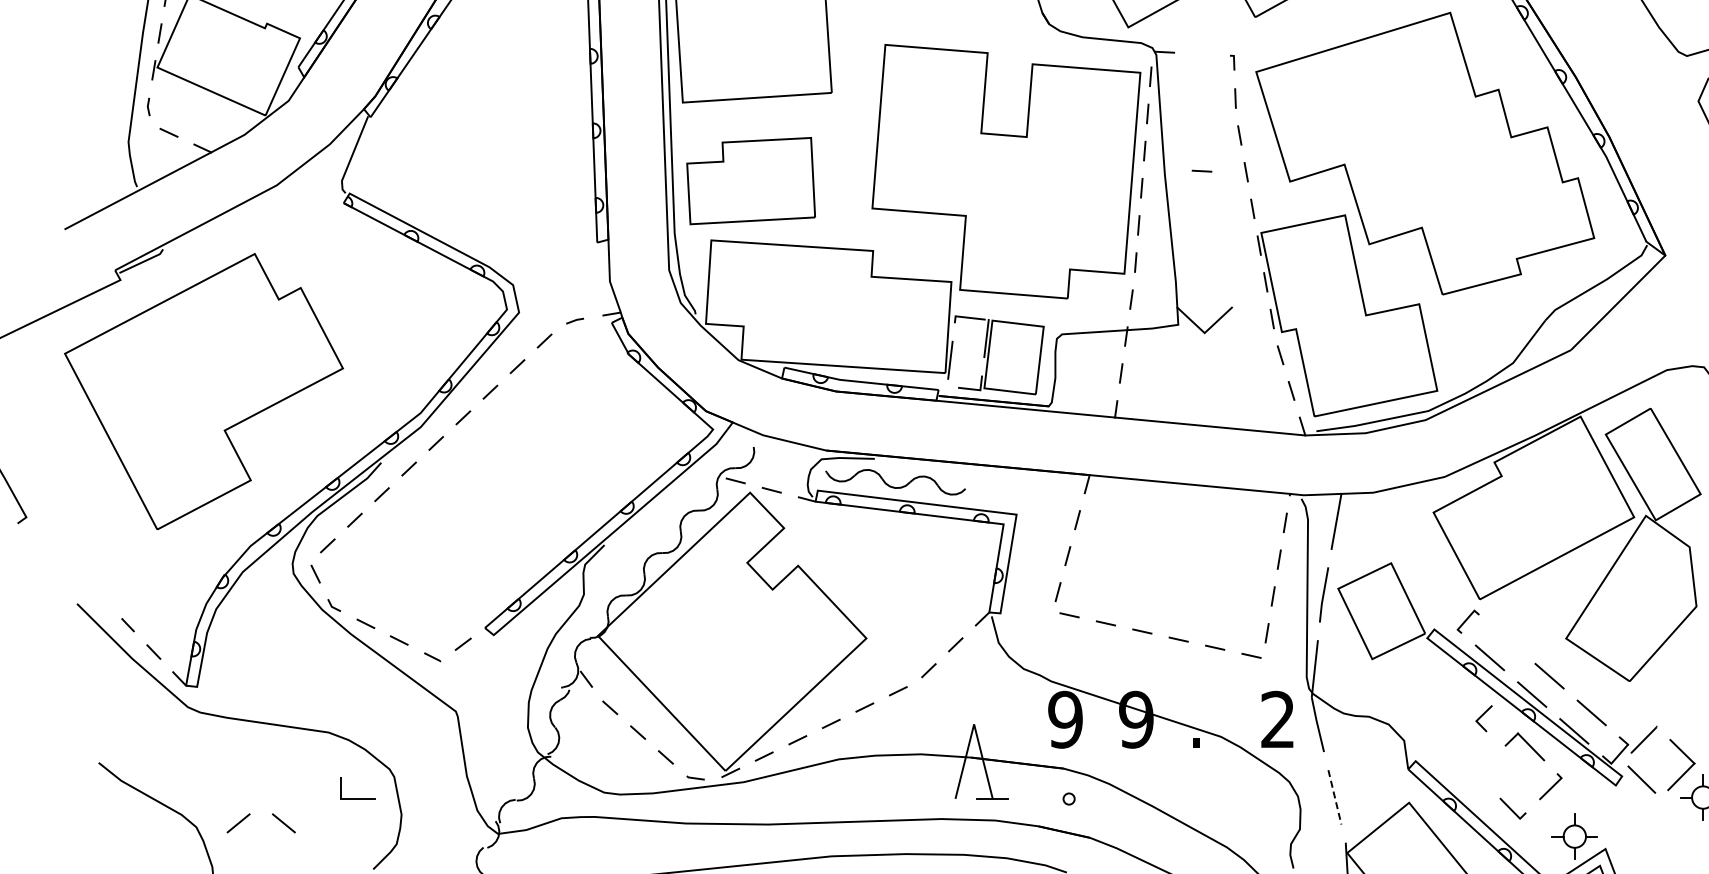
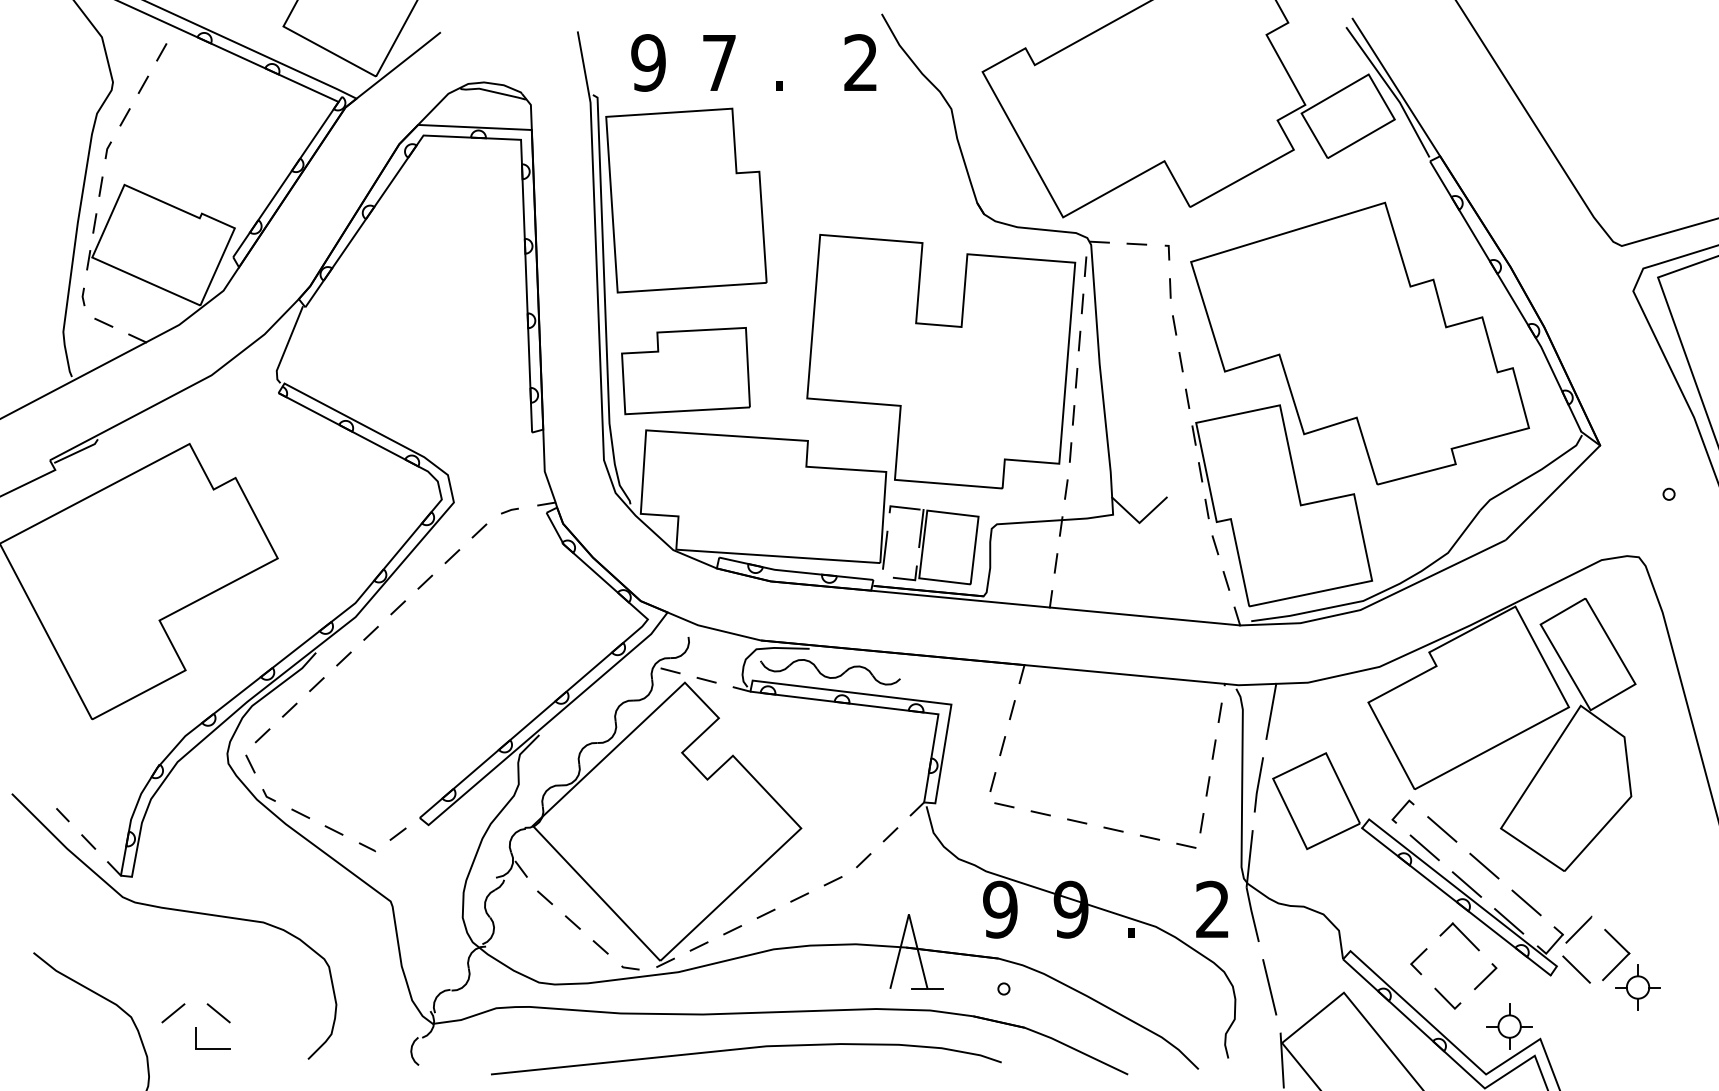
line: (1201, 170) -> (1136, 243), moved
line: (1507, 639) -> (1442, 829), added
line: (1482, 716) -> (1417, 959), moved
line: (1334, 797) -> (1269, 987), dashed -> solid
part: (357, 798) -> (212, 1048), moved

